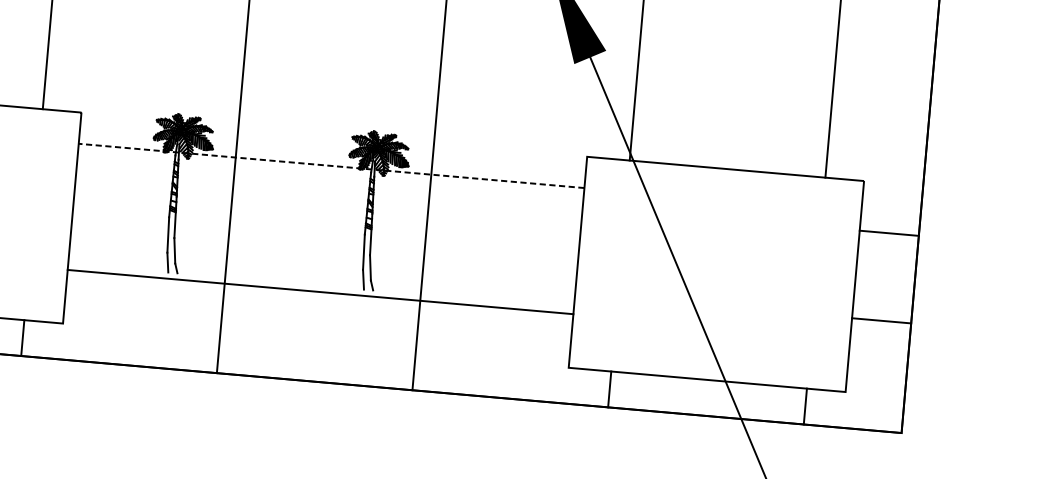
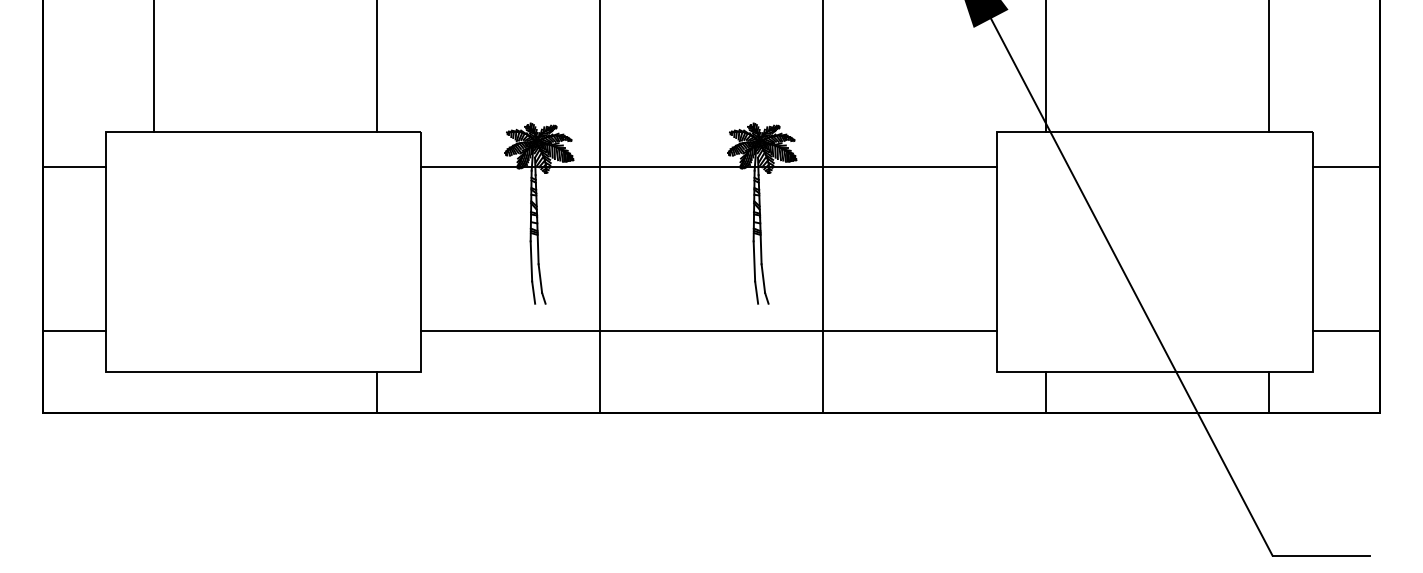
line: (330, 166) -> (708, 167), dashed -> solid
line: (889, 233) -> (1346, 167), moved
line: (320, 291) -> (709, 330), moved
line: (881, 320) -> (1346, 330), moved

